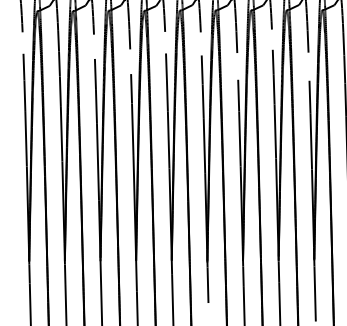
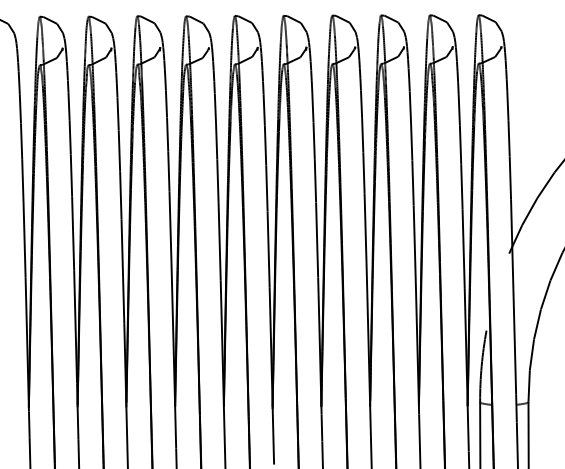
line: (272, 39) -> (361, 104), added
line: (22, 42) -> (19, 108), added
line: (165, 42) -> (215, 108), added
line: (200, 43) -> (263, 109), added
line: (94, 46) -> (117, 113), added
line: (130, 61) -> (167, 134), added
line: (237, 66) -> (313, 140), added
line: (308, 66) -> (411, 140), added

